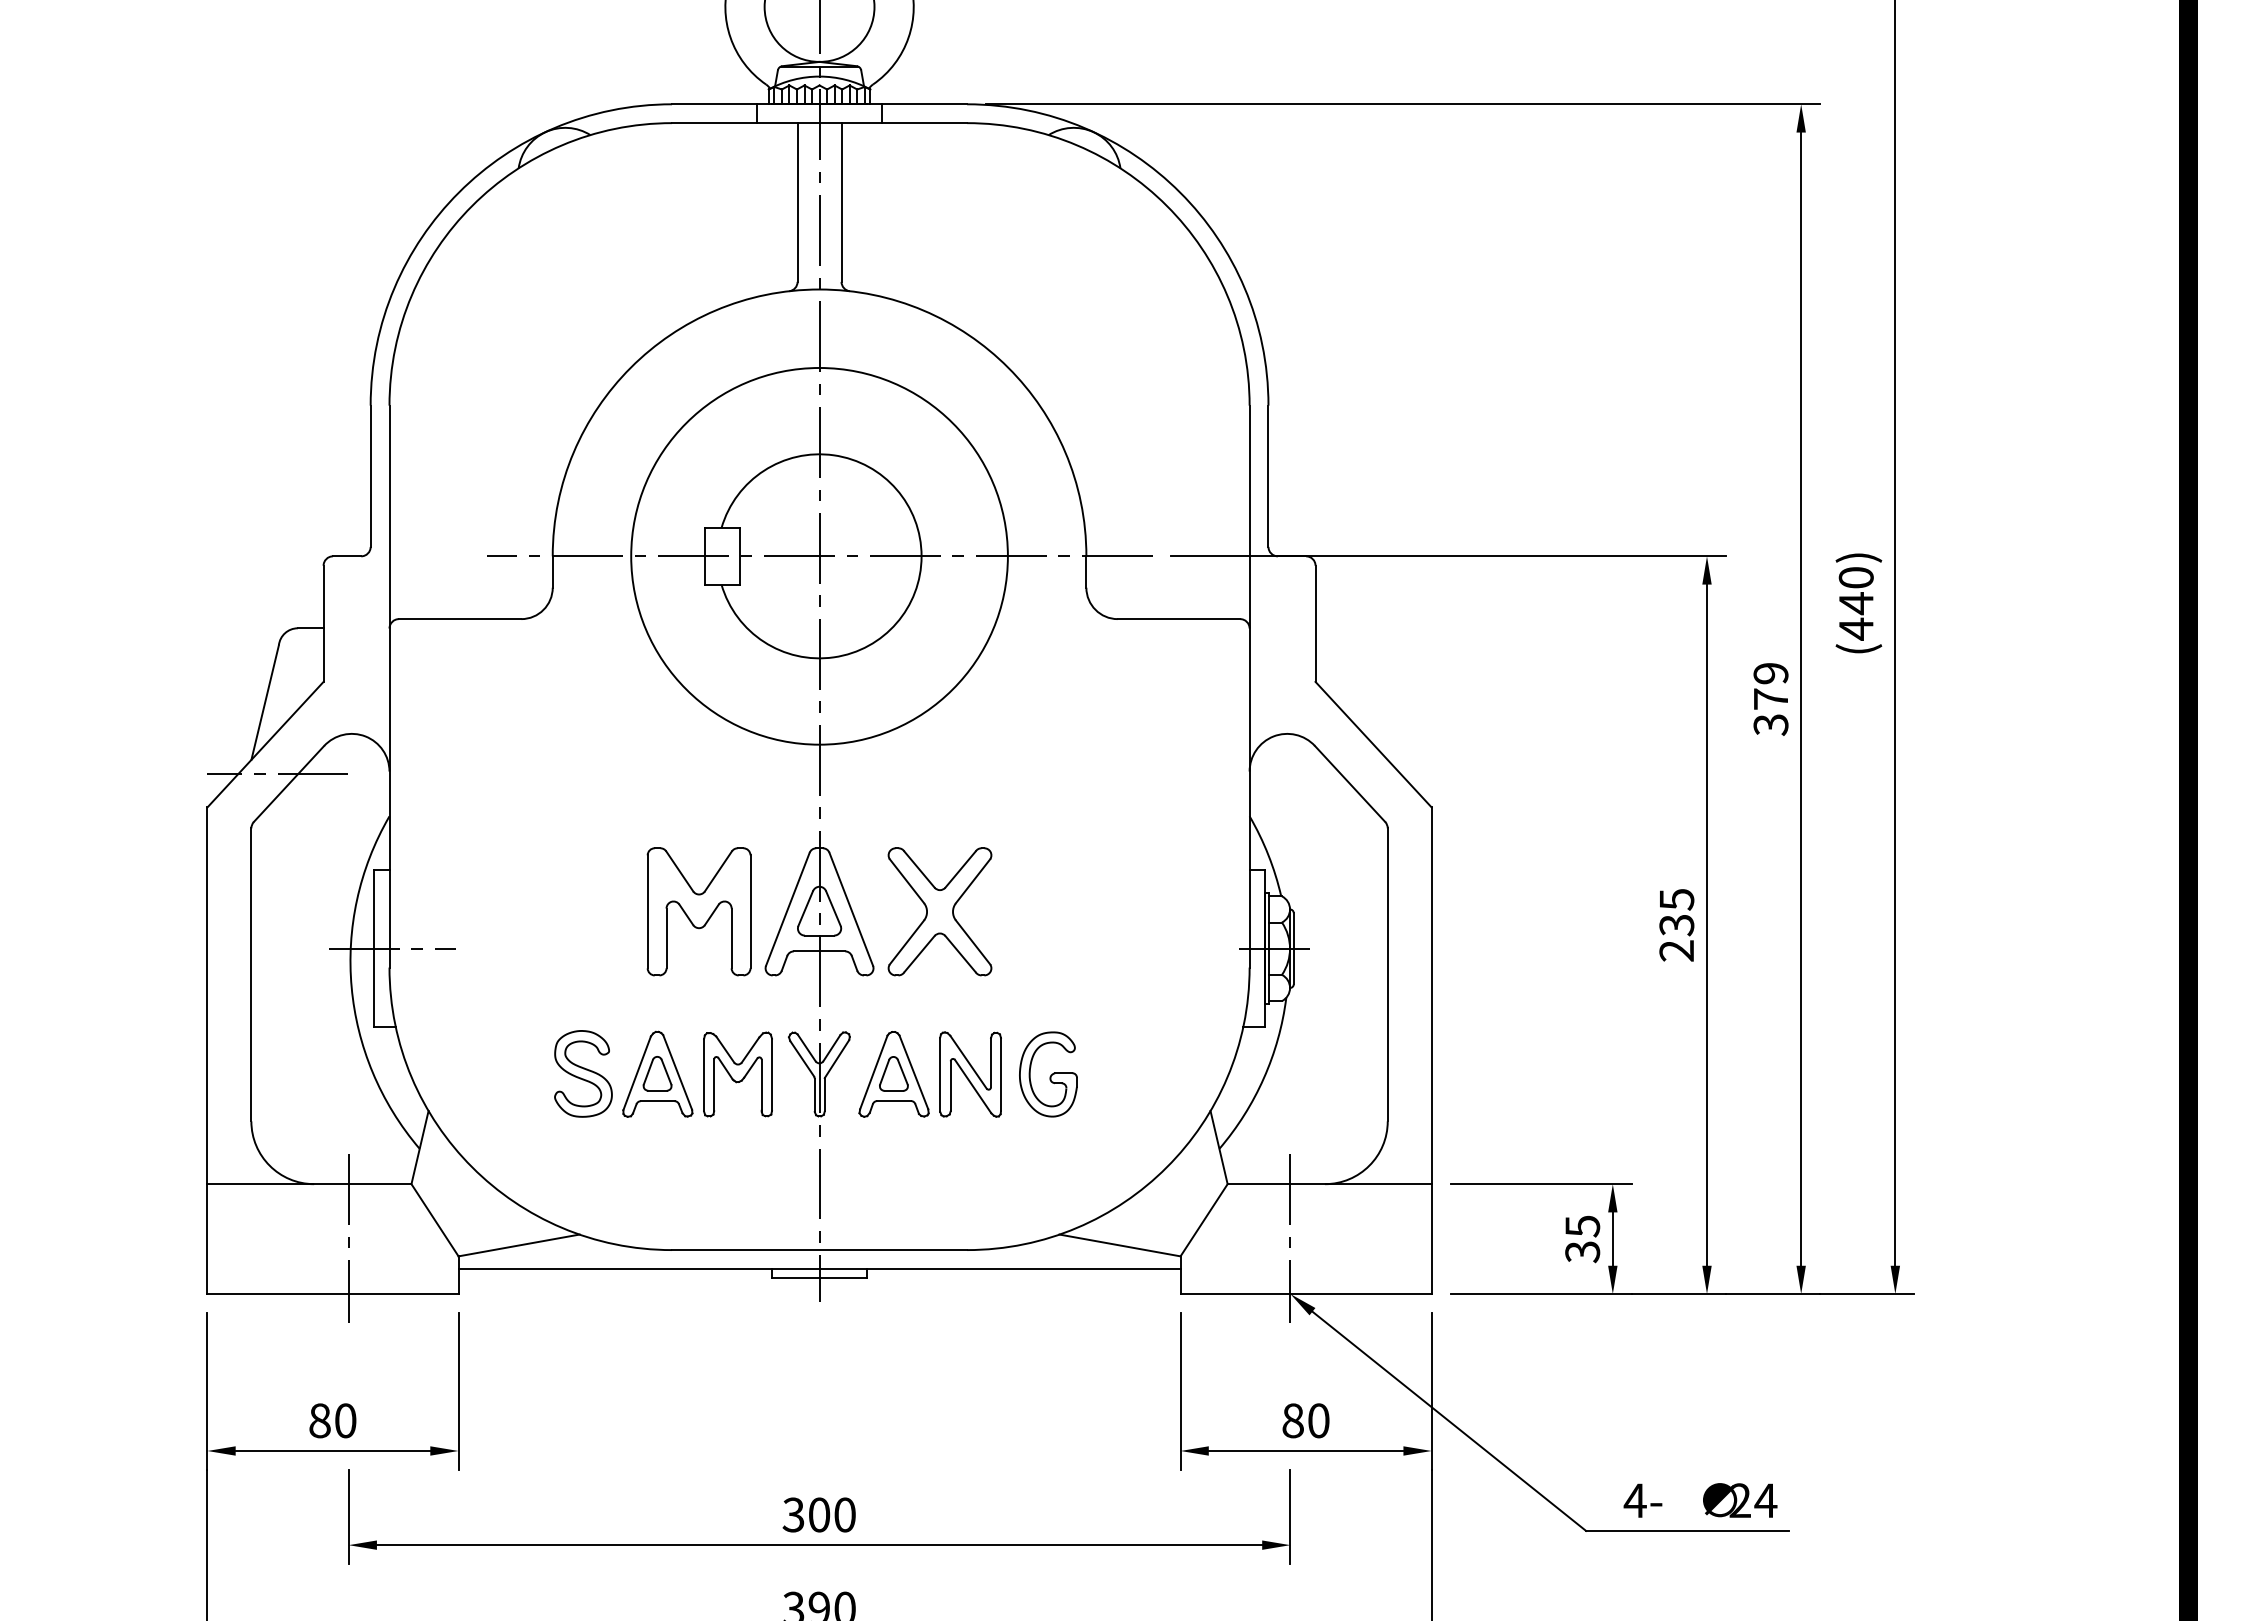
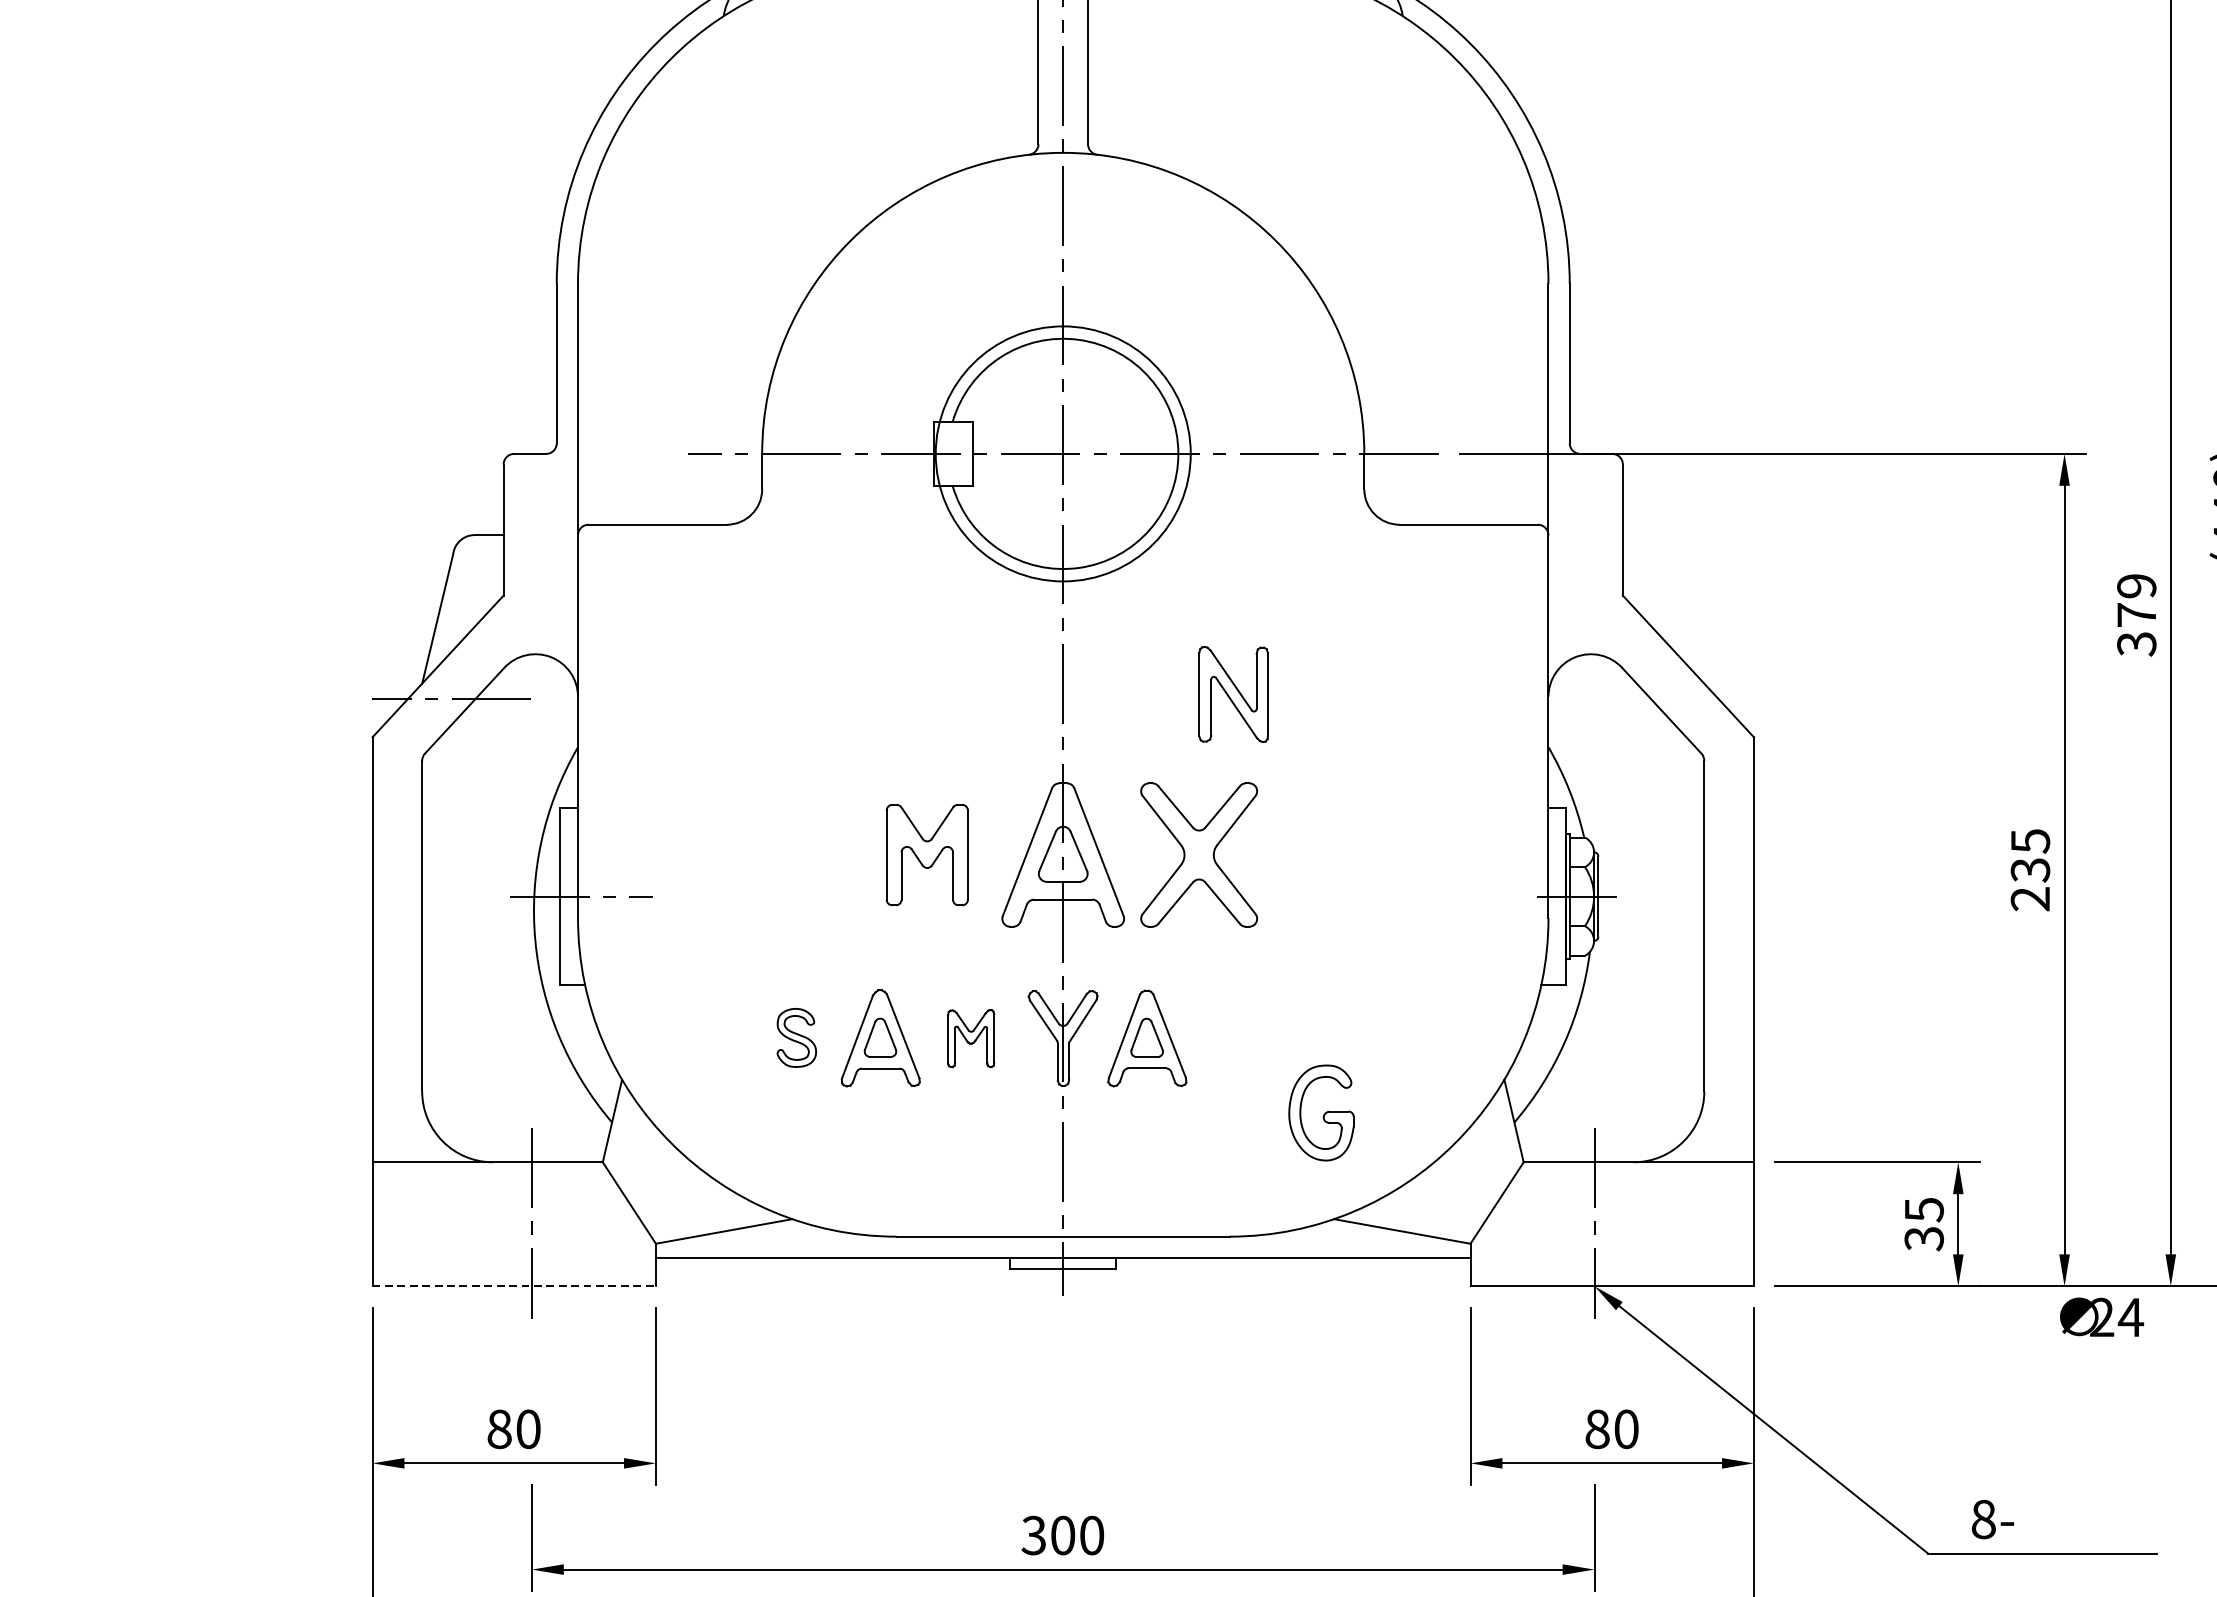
circle: (819, 555) -> (1063, 452), size x0.6
part: (698, 911) -> (926, 854), size x0.7
part: (583, 1073) -> (796, 1037), size x0.6
part: (737, 1074) -> (970, 1038), size x0.6
part: (970, 1074) -> (1233, 694), moved
part: (1048, 1074) -> (1321, 1113), moved
line: (333, 1294) -> (514, 1286), solid -> dashed
text: (1634, 1500) -> (1982, 1519), 4- -> 8-
text: (1740, 1500) -> (2102, 1317), moved

